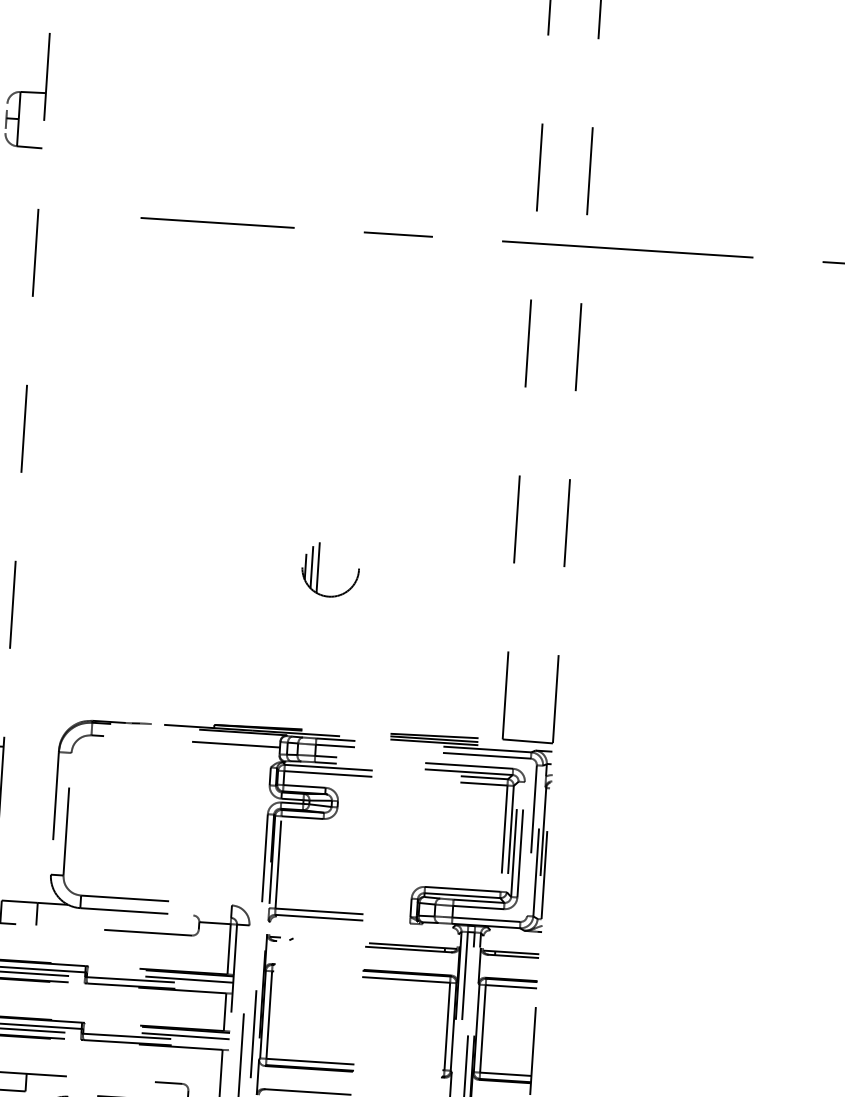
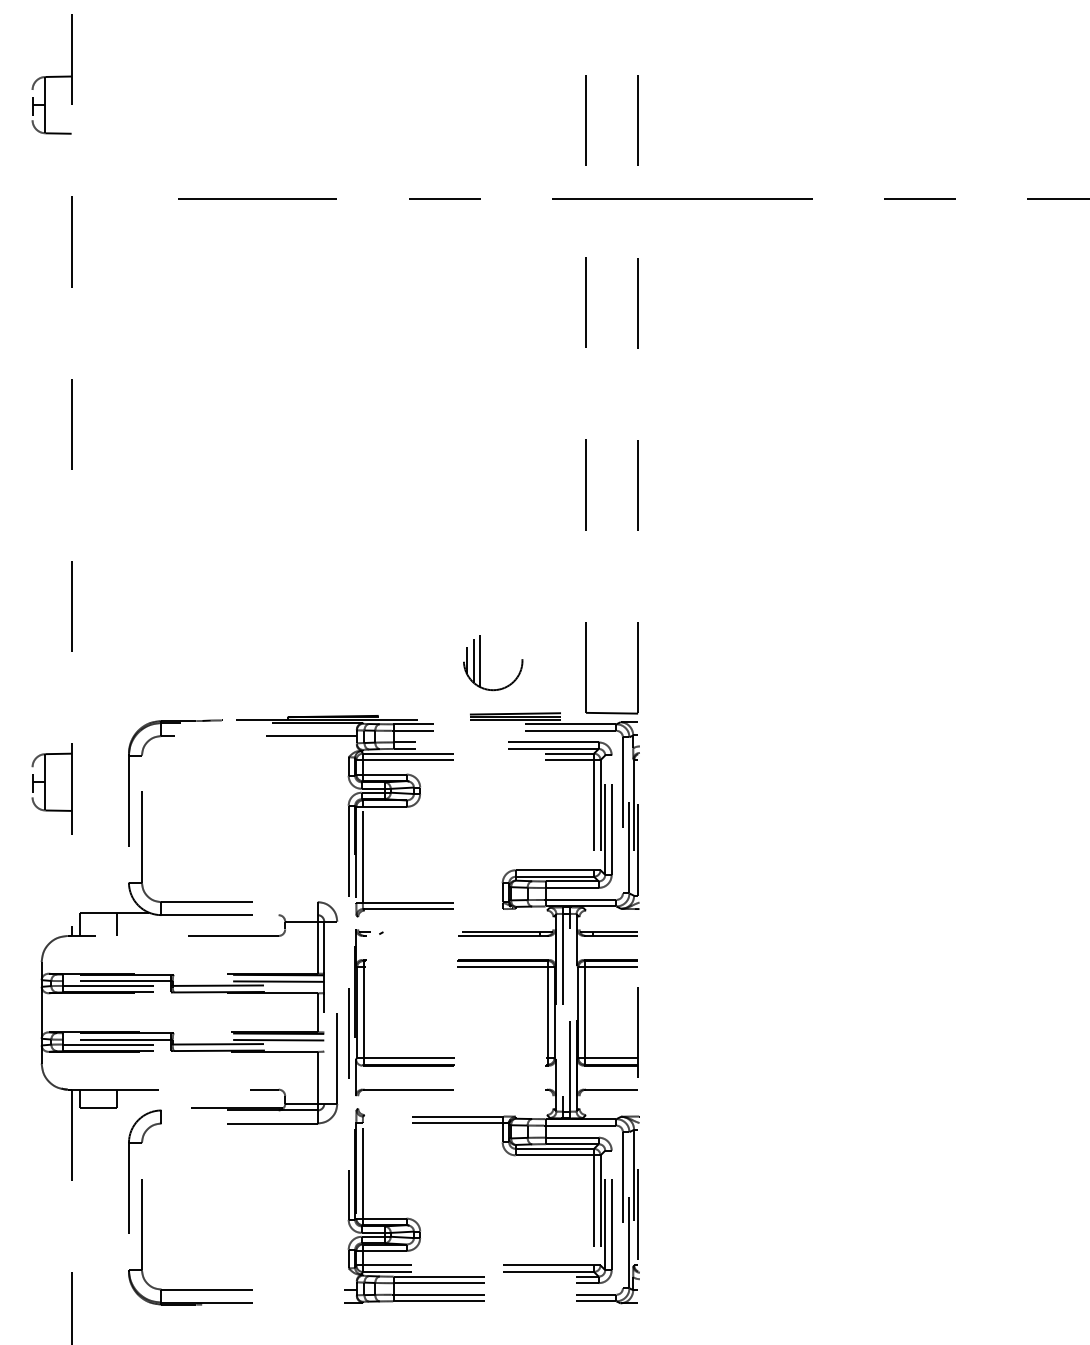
part: (318, 570) -> (480, 663), moved

